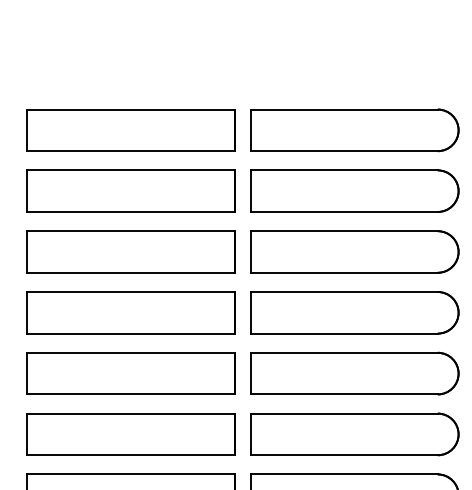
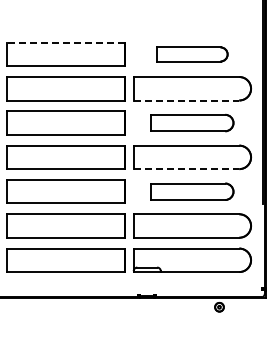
line: (131, 109) -> (66, 42), solid -> dashed
part: (354, 130) -> (192, 54), size x0.6
line: (344, 211) -> (186, 100), solid -> dashed
part: (354, 250) -> (192, 122), size x0.7
line: (344, 334) -> (186, 169), solid -> dashed
part: (354, 373) -> (192, 191), size x0.7

